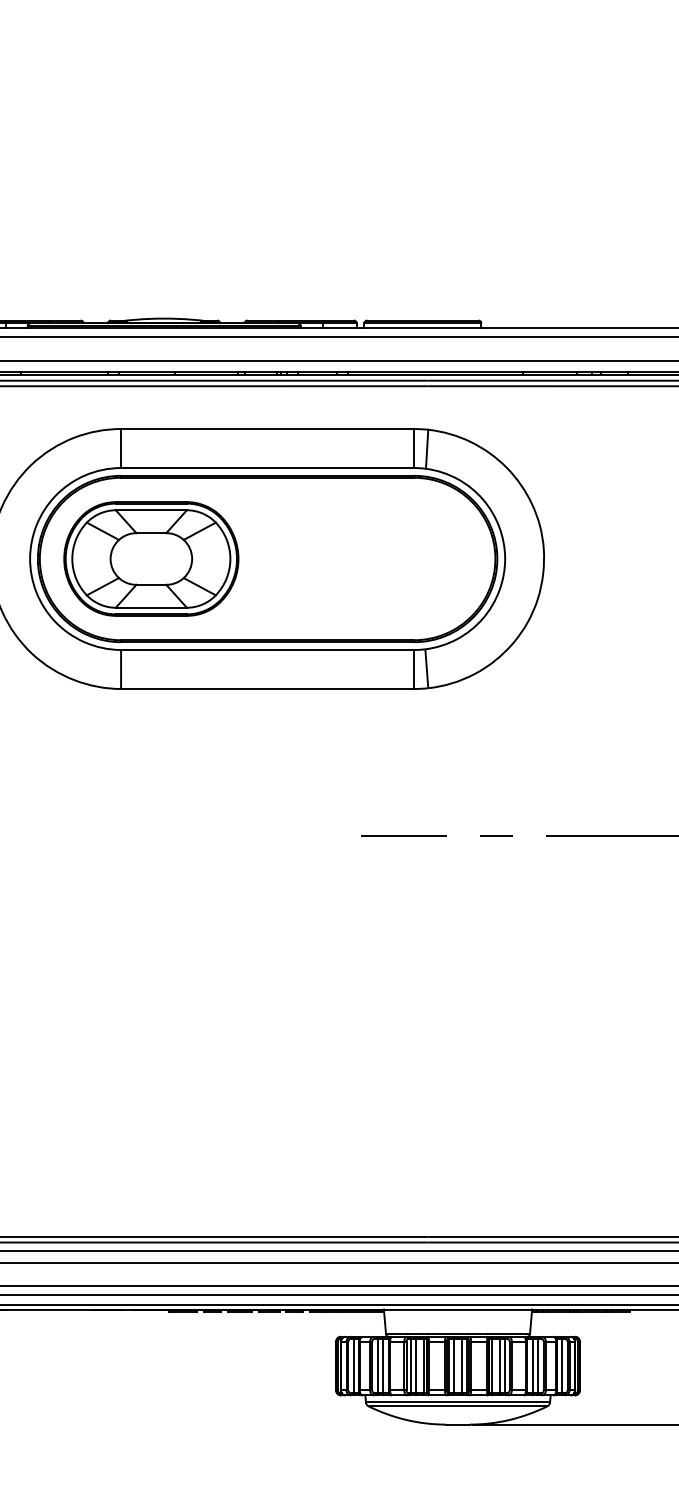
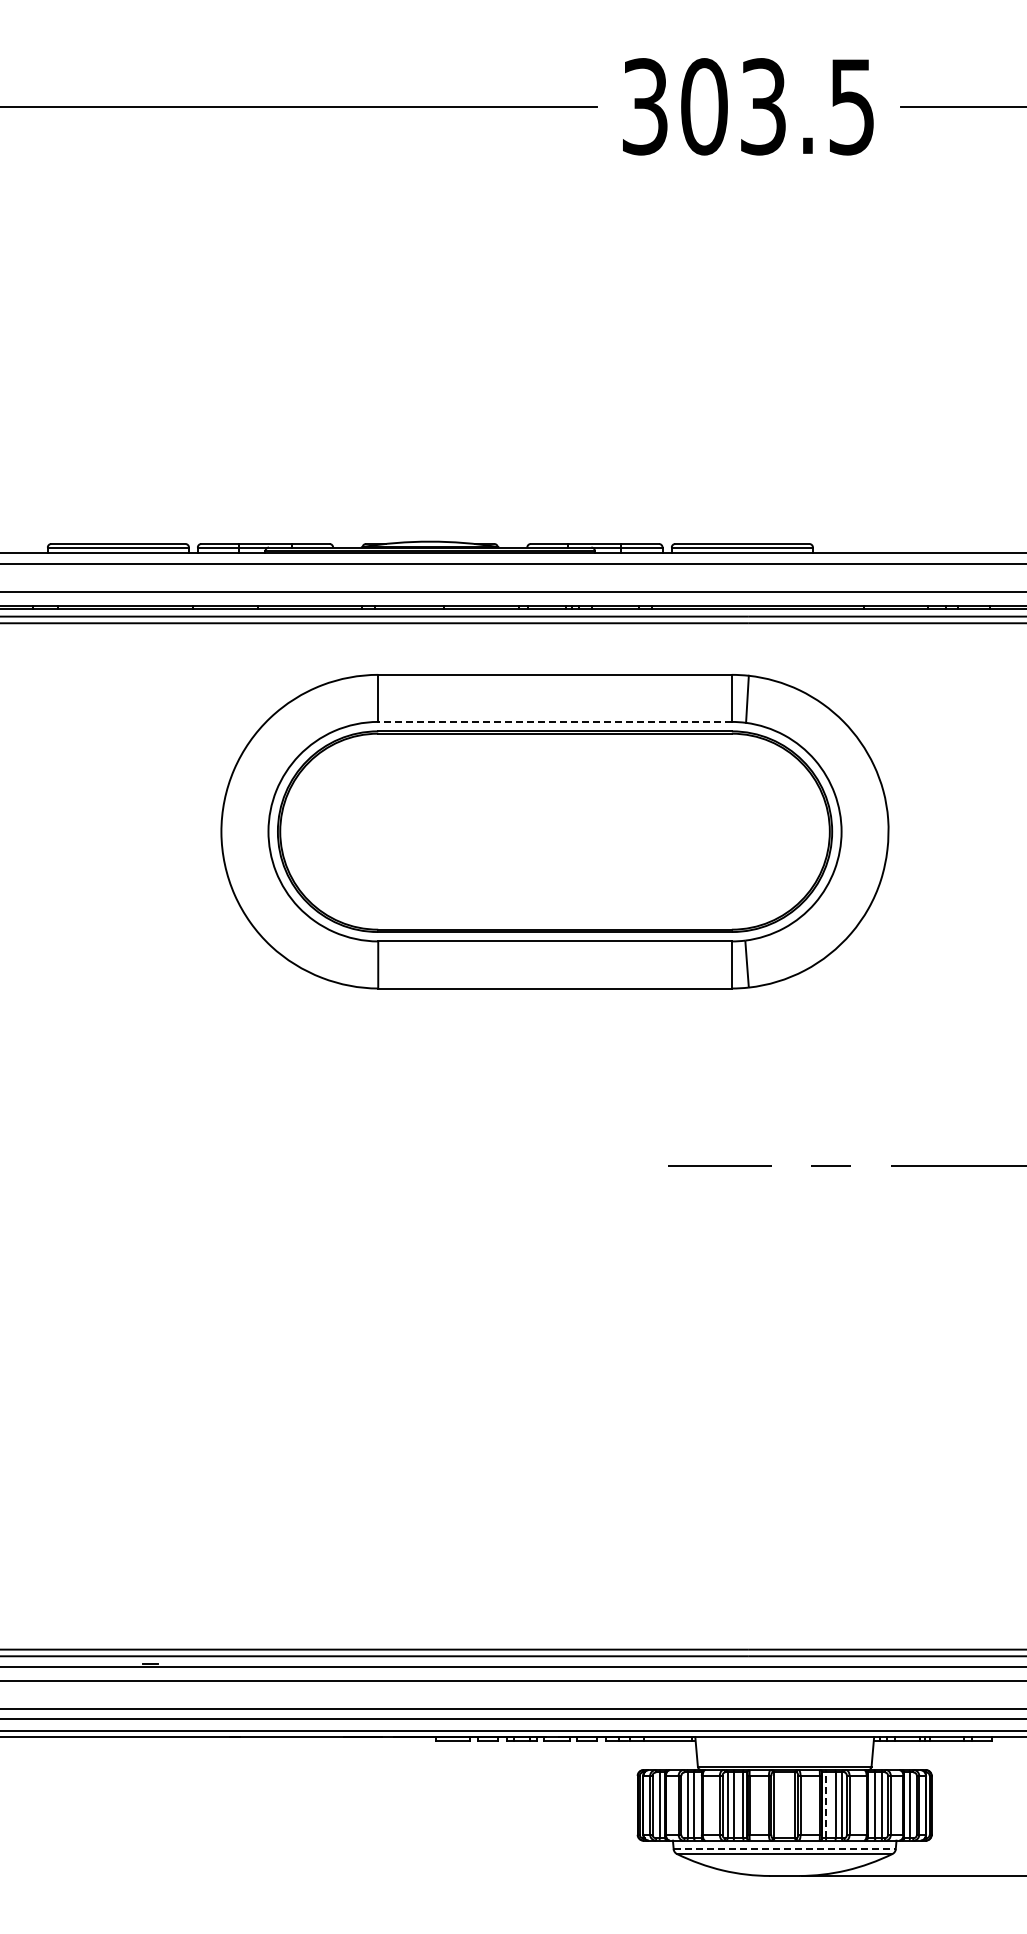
line: (268, 467) -> (555, 721), solid -> dashed
part: (151, 558) -> (414, 831), removed
line: (453, 1366) -> (779, 1805), removed
line: (461, 1366) -> (789, 1805), removed
line: (492, 1366) -> (826, 1805), solid -> dashed
line: (458, 1402) -> (785, 1849), solid -> dashed

